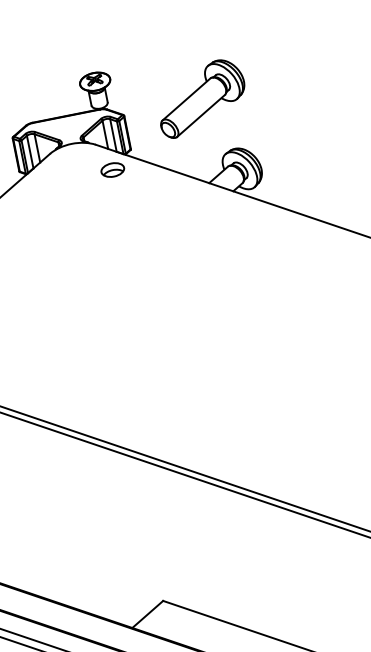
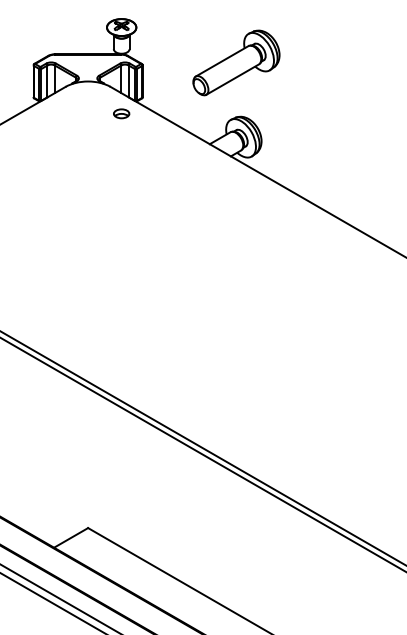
part: (201, 97) -> (236, 62), moved
part: (112, 169) -> (121, 113), size x0.7

